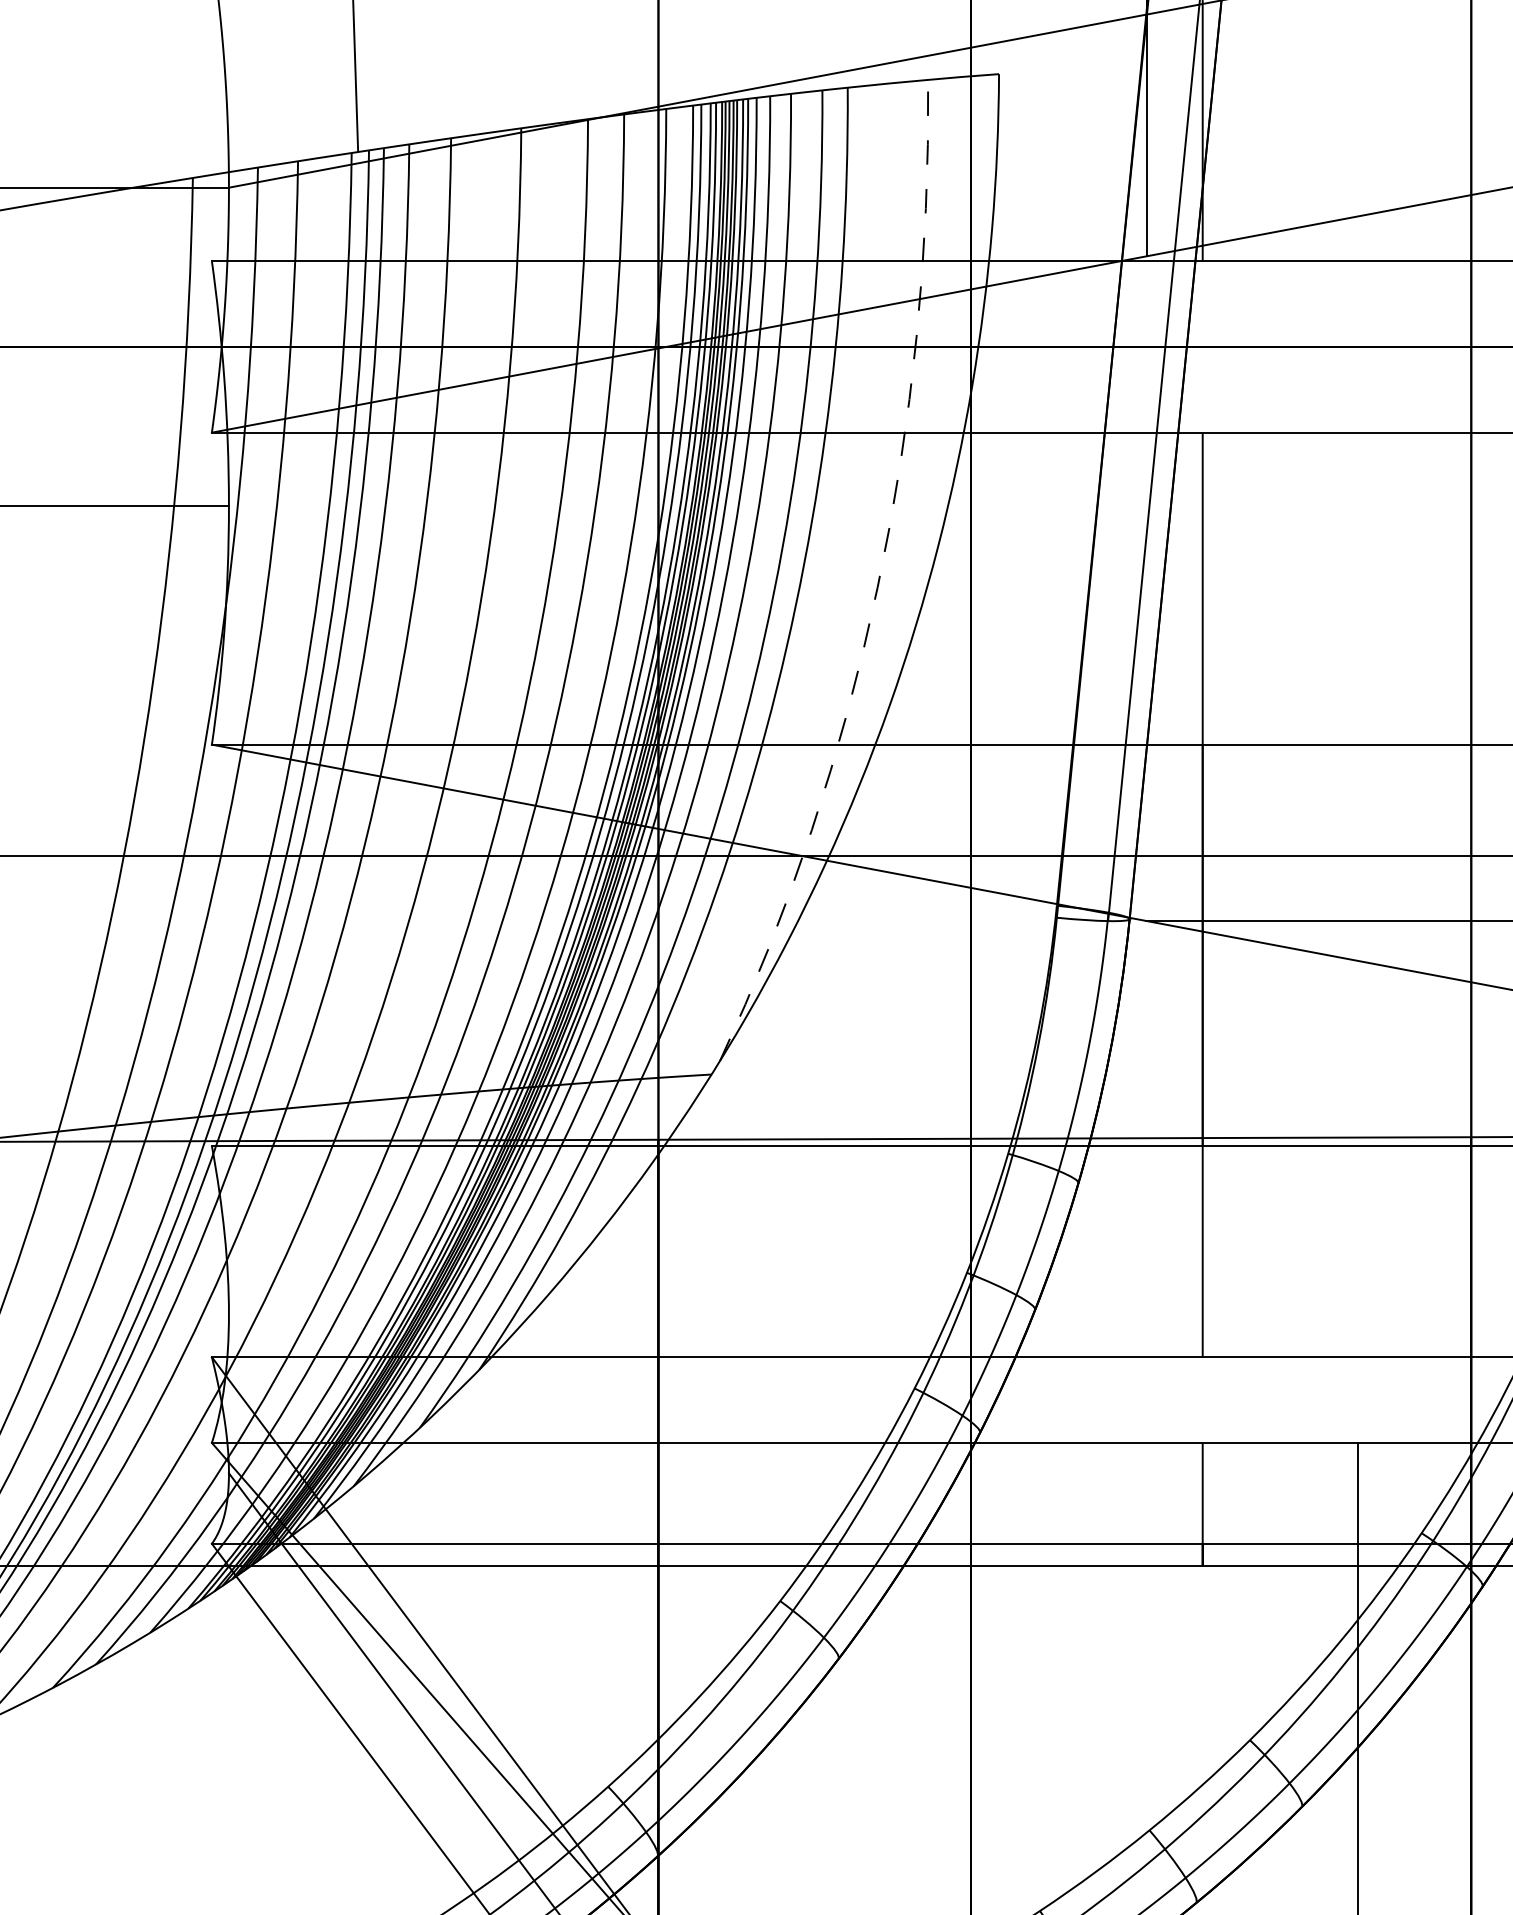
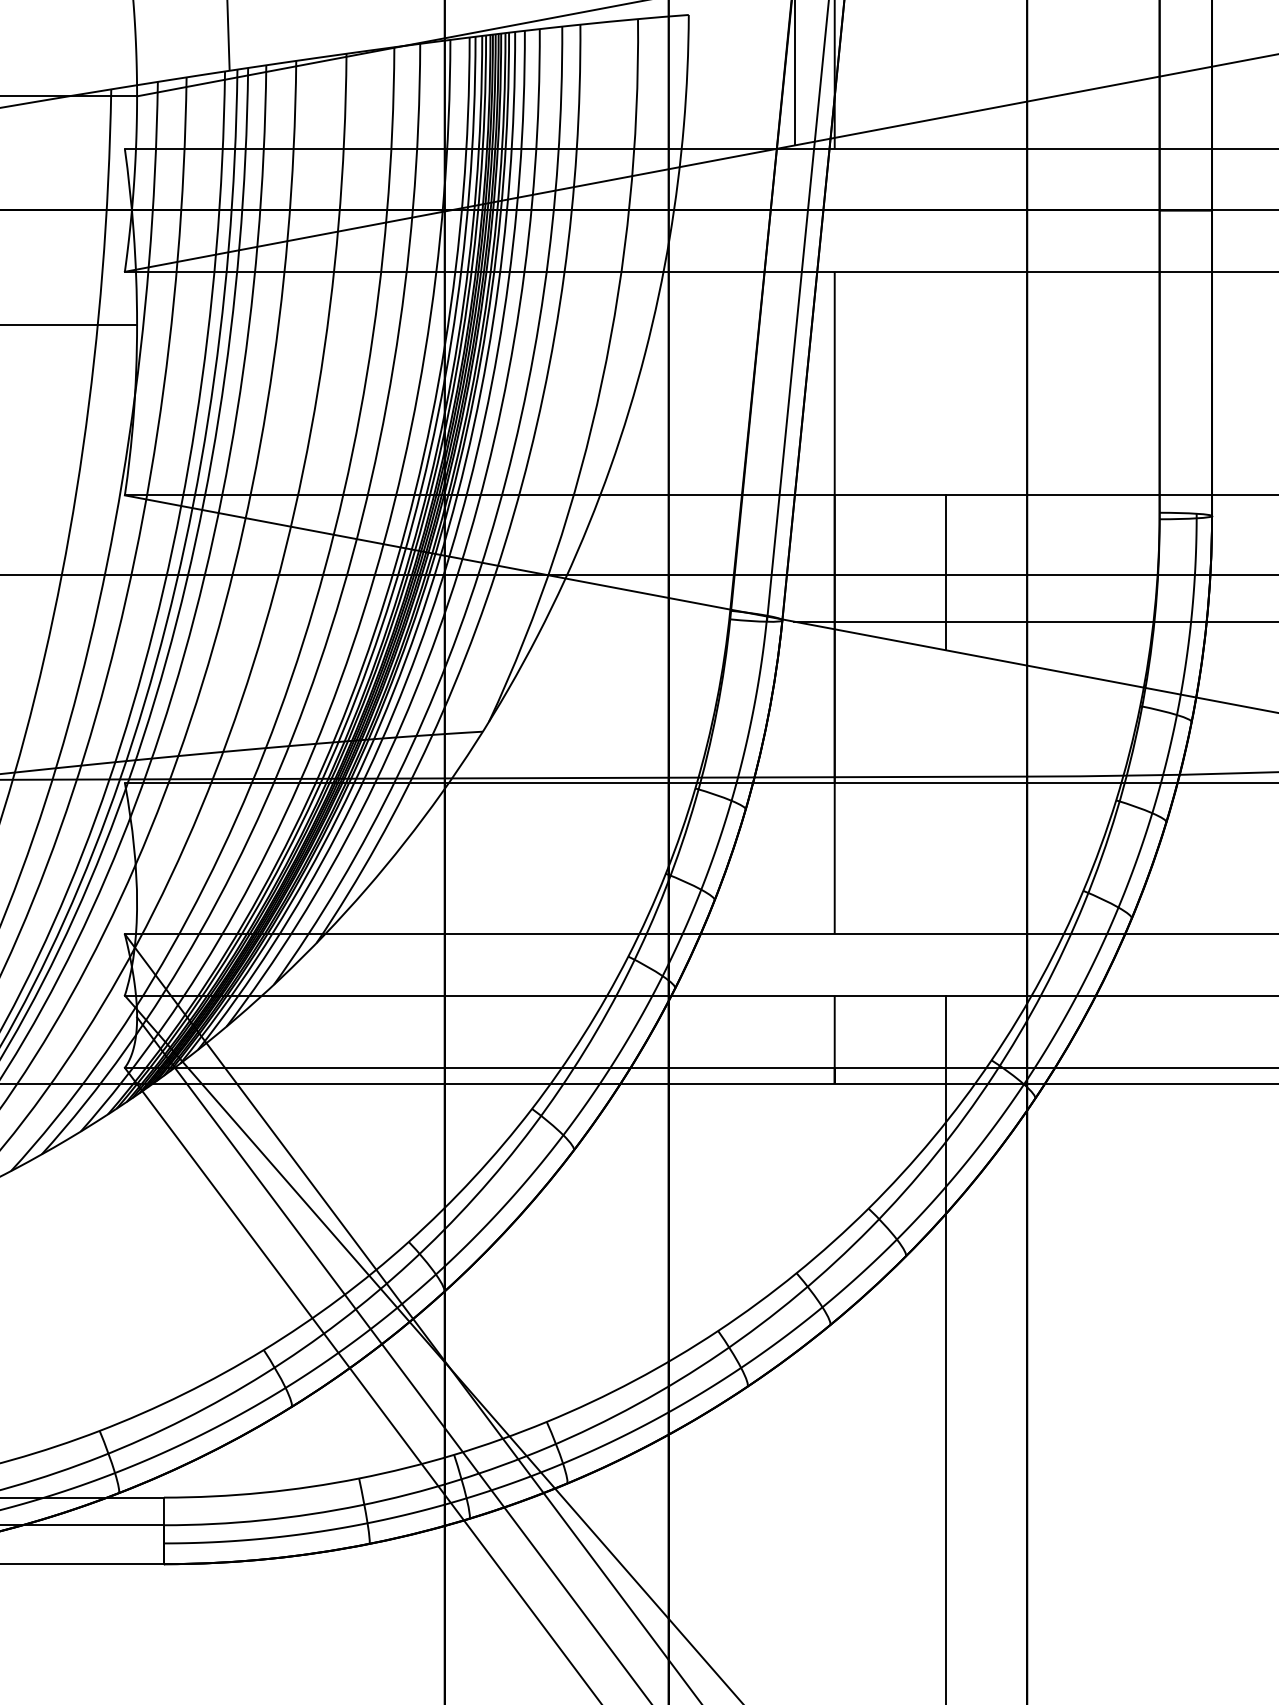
arc: (878, 582) -> (602, 379), dashed -> solid
line: (1358, 852) -> (946, 572), added

